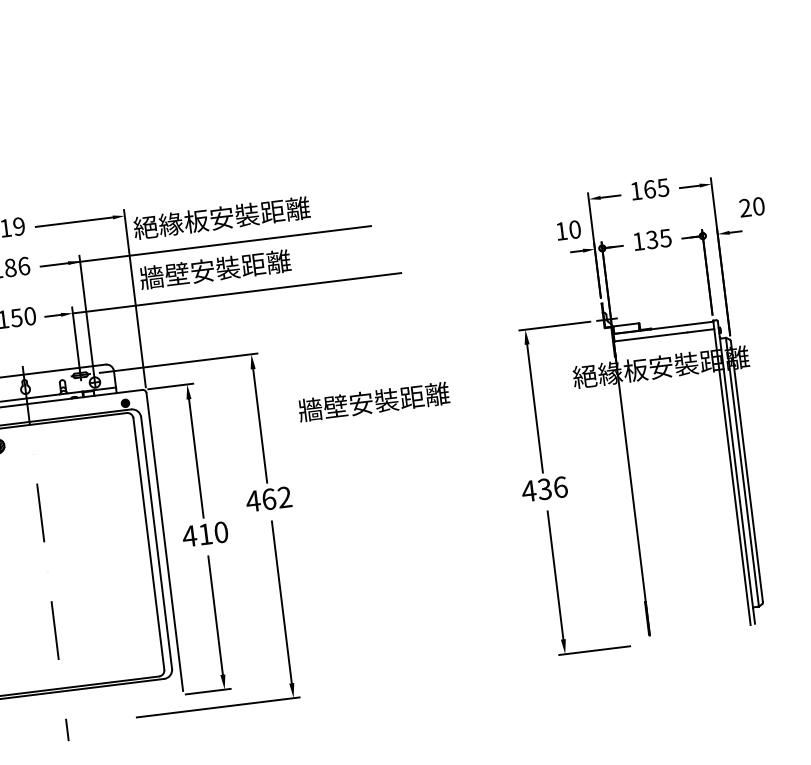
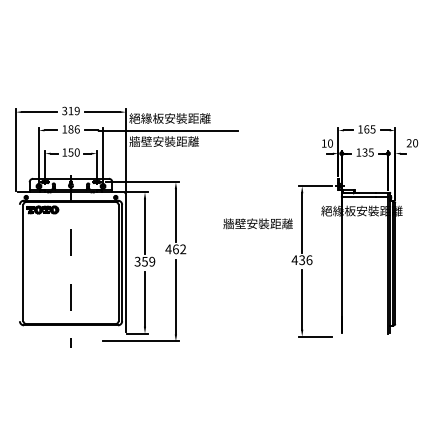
line: (236, 293) -> (172, 153), removed
text: (372, 401) -> (257, 223), moved
text: (204, 533) -> (144, 261), 410 -> 359

